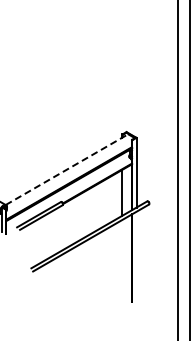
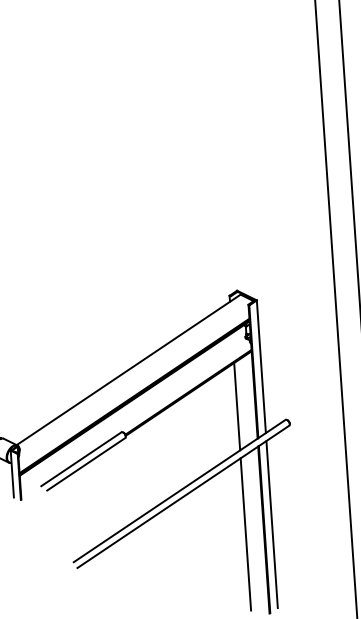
line: (66, 169) -> (127, 369), dashed -> solid
line: (136, 255) -> (272, 524), added
line: (122, 259) -> (245, 533), added

